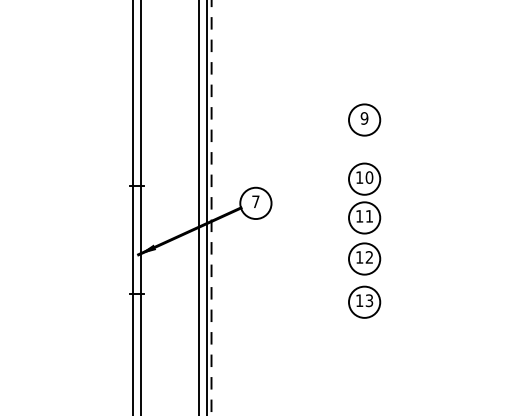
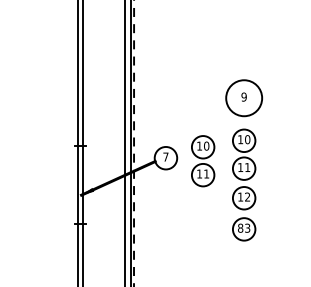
circle: (364, 119) -> (244, 97), size x1.6
part: (307, 207) -> (203, 161), added
text: (359, 300) -> (240, 228), 13 -> 83

